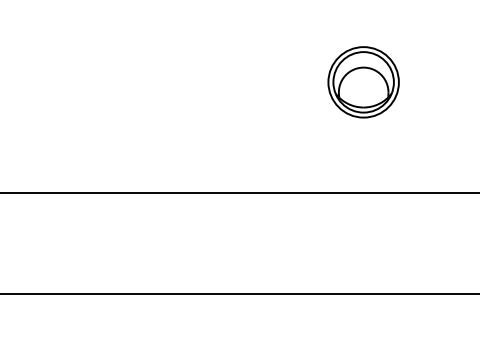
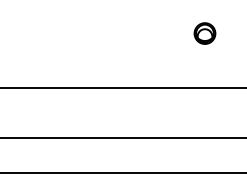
part: (362, 82) -> (204, 33), size x0.6

